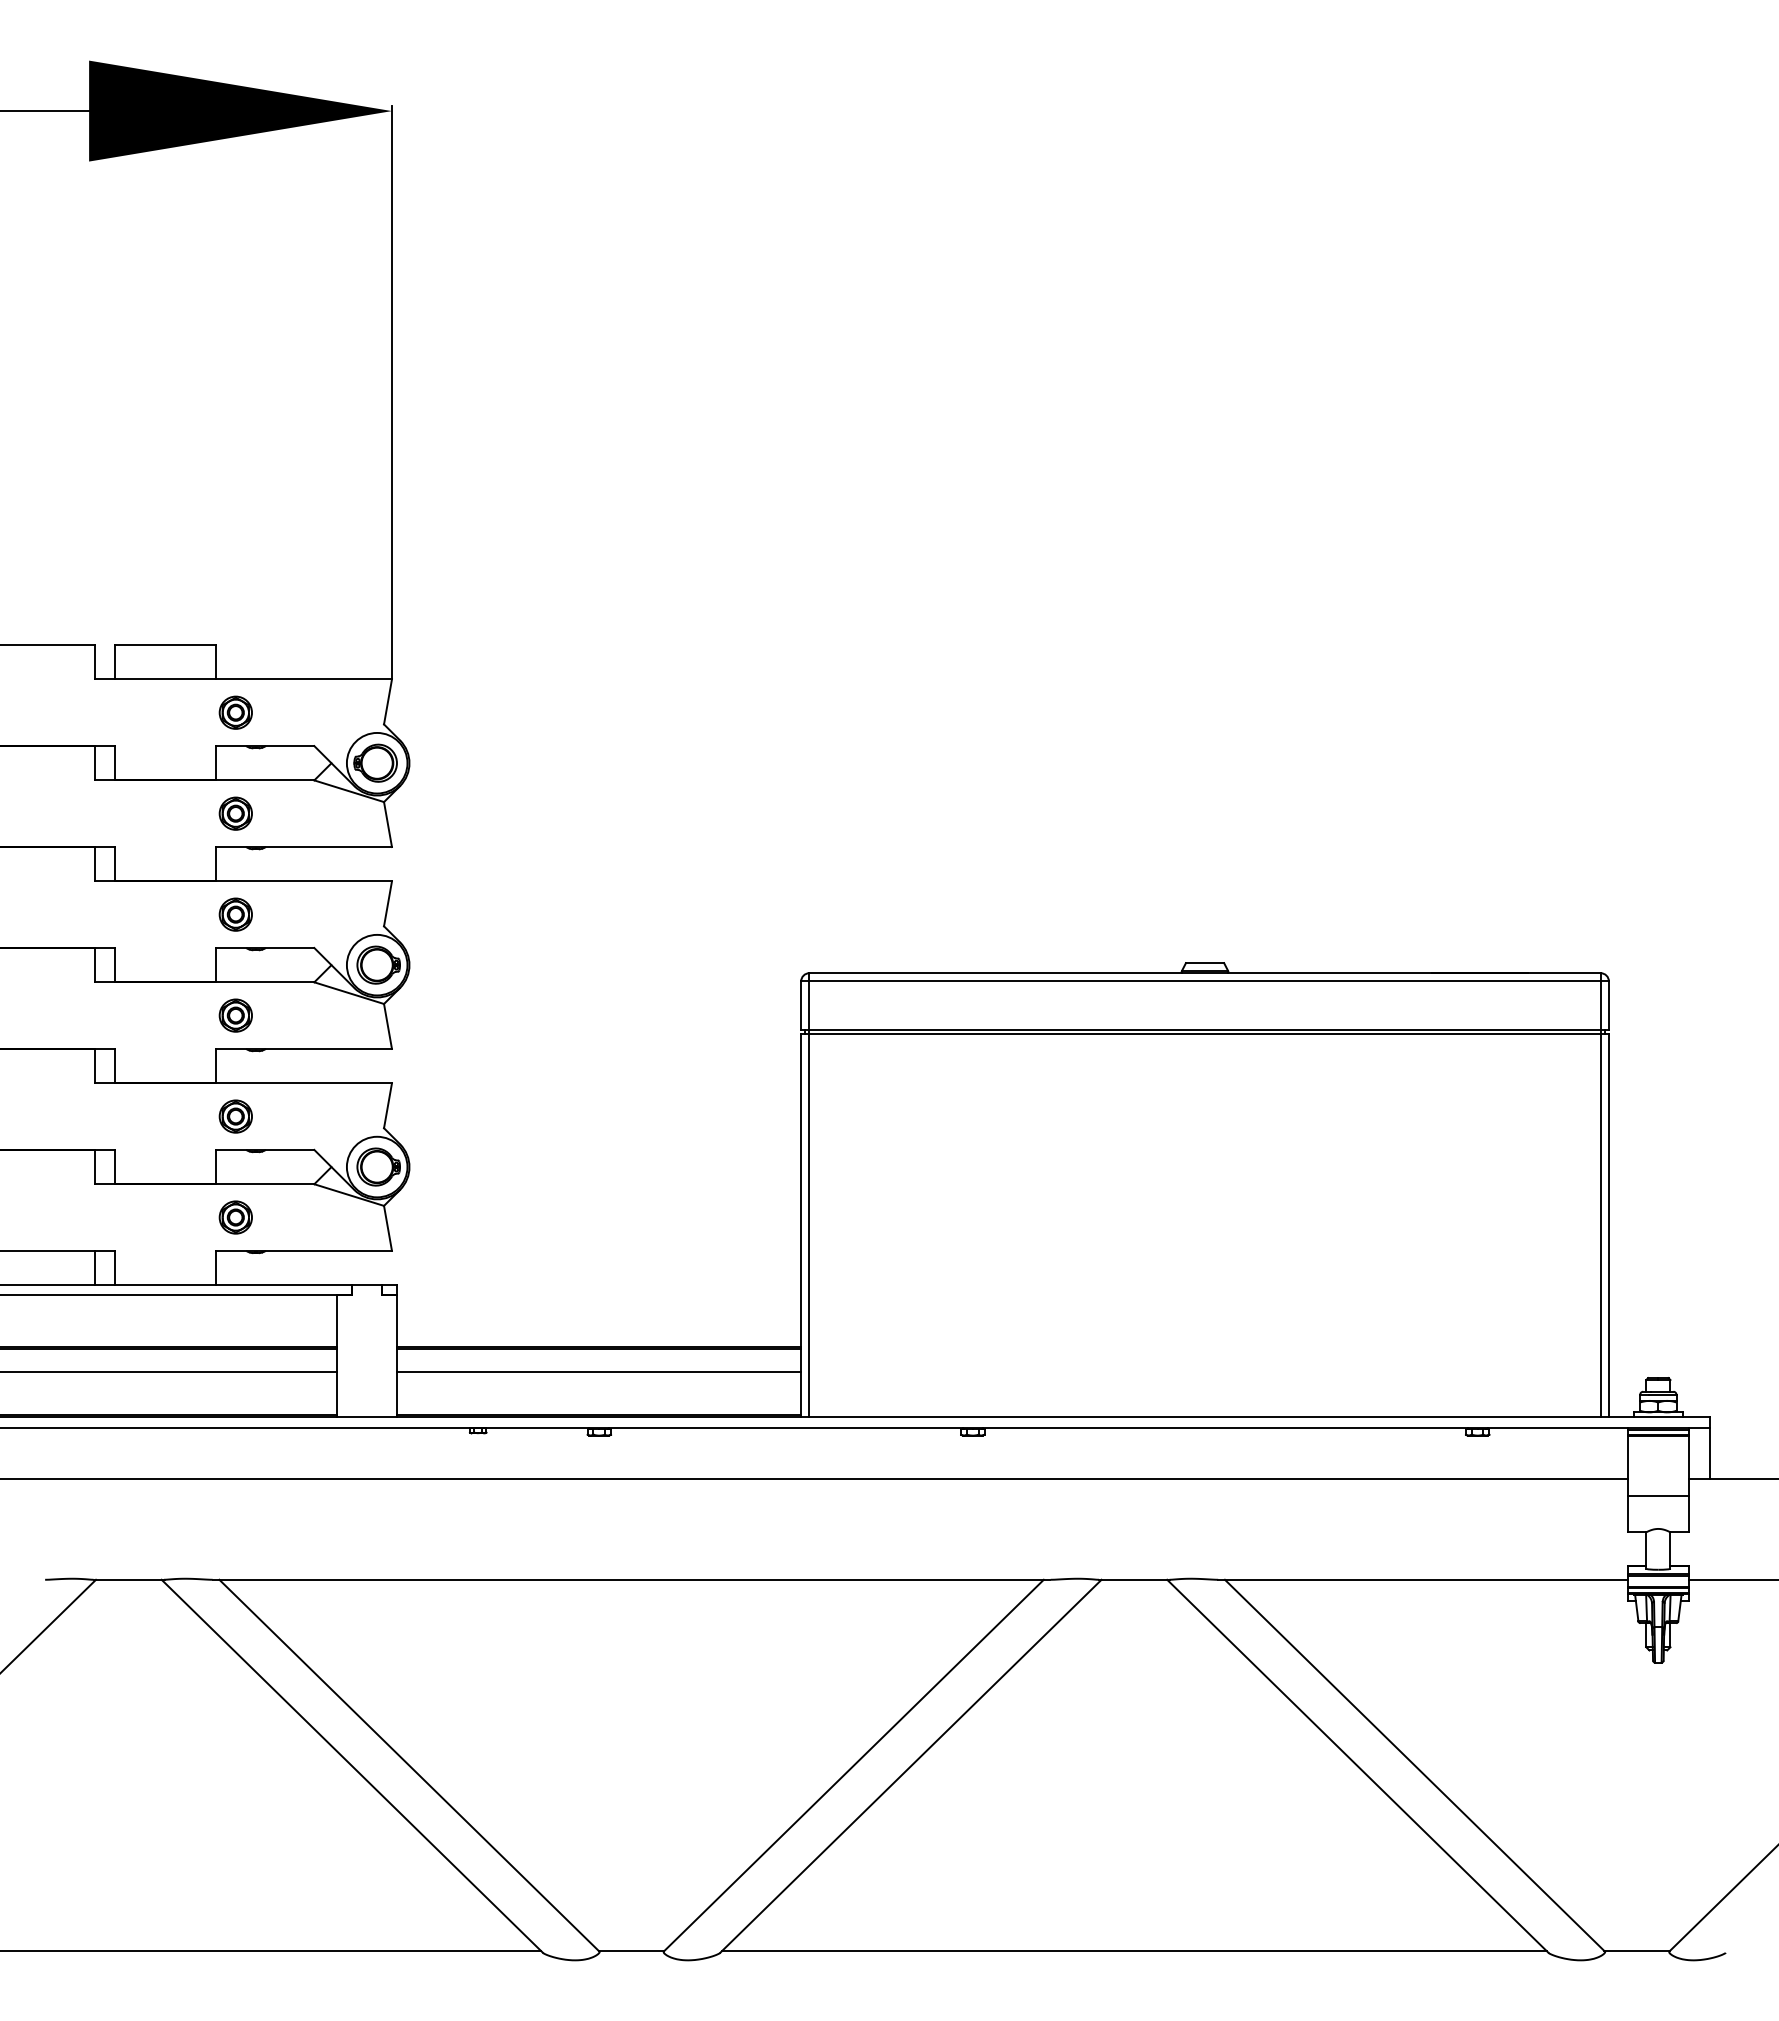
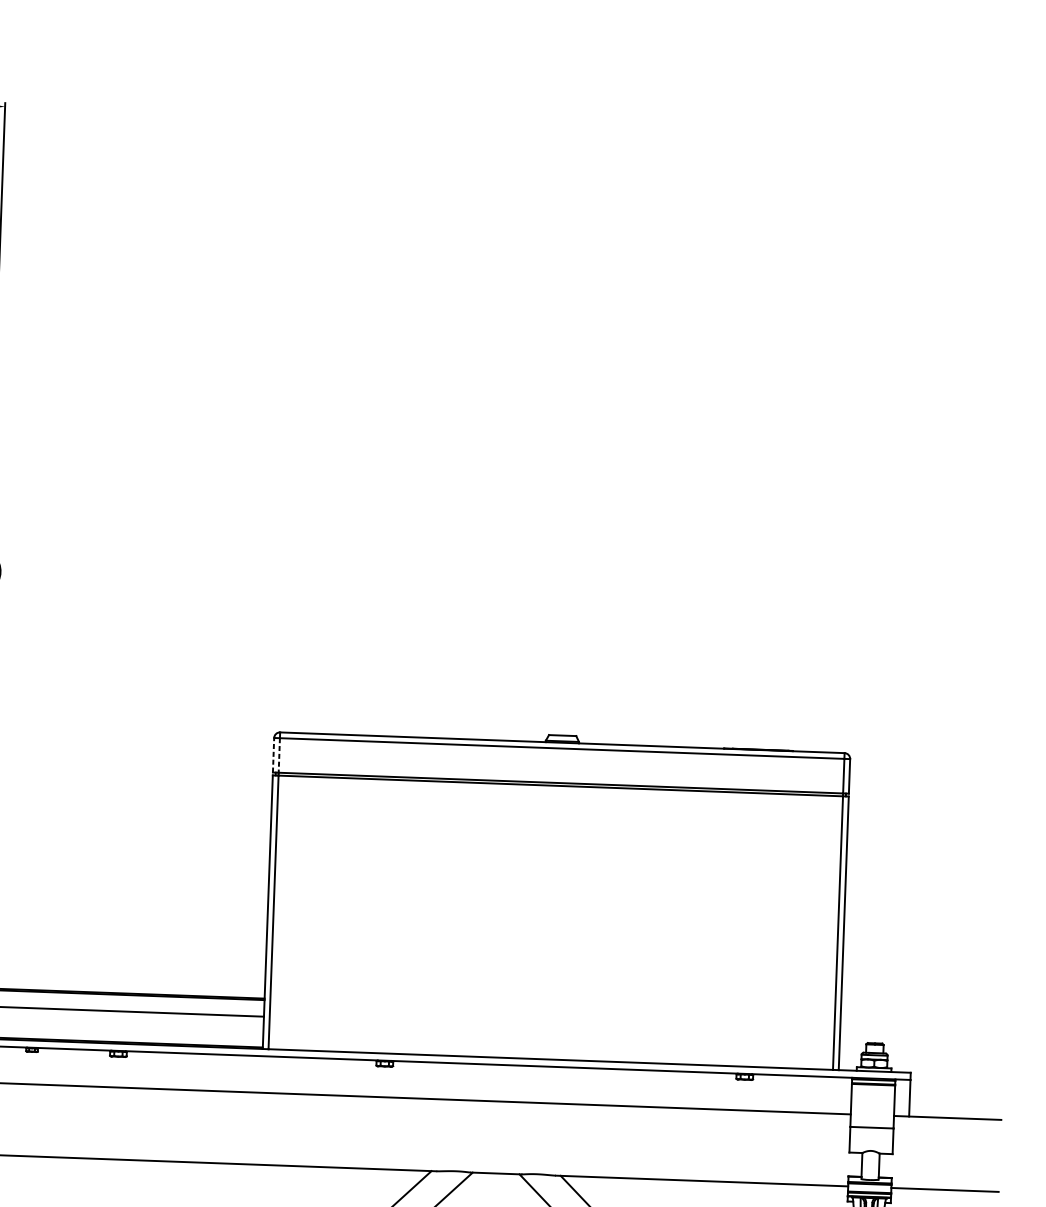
line: (801, 1005) -> (273, 755), solid -> dashed
line: (809, 1006) -> (279, 756), solid -> dashed

